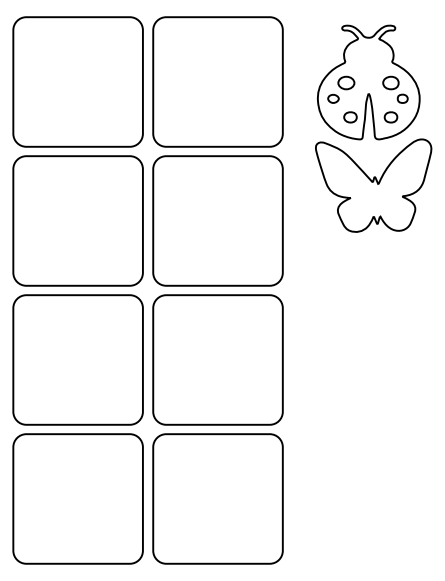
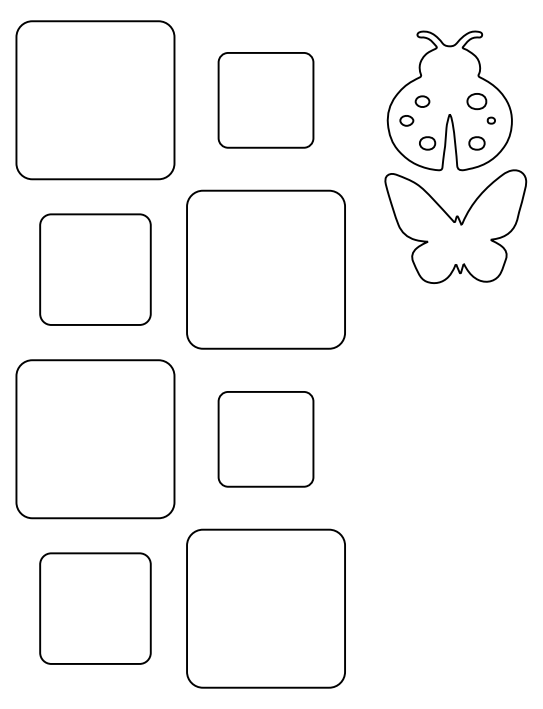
part: (217, 82) -> (265, 100), size x0.6
part: (346, 83) -> (422, 101), size x0.7
part: (402, 98) -> (491, 120), size x0.6
part: (78, 220) -> (95, 269), size x0.7
part: (217, 360) -> (265, 439), size x0.6
part: (78, 498) -> (95, 608), size x0.7

